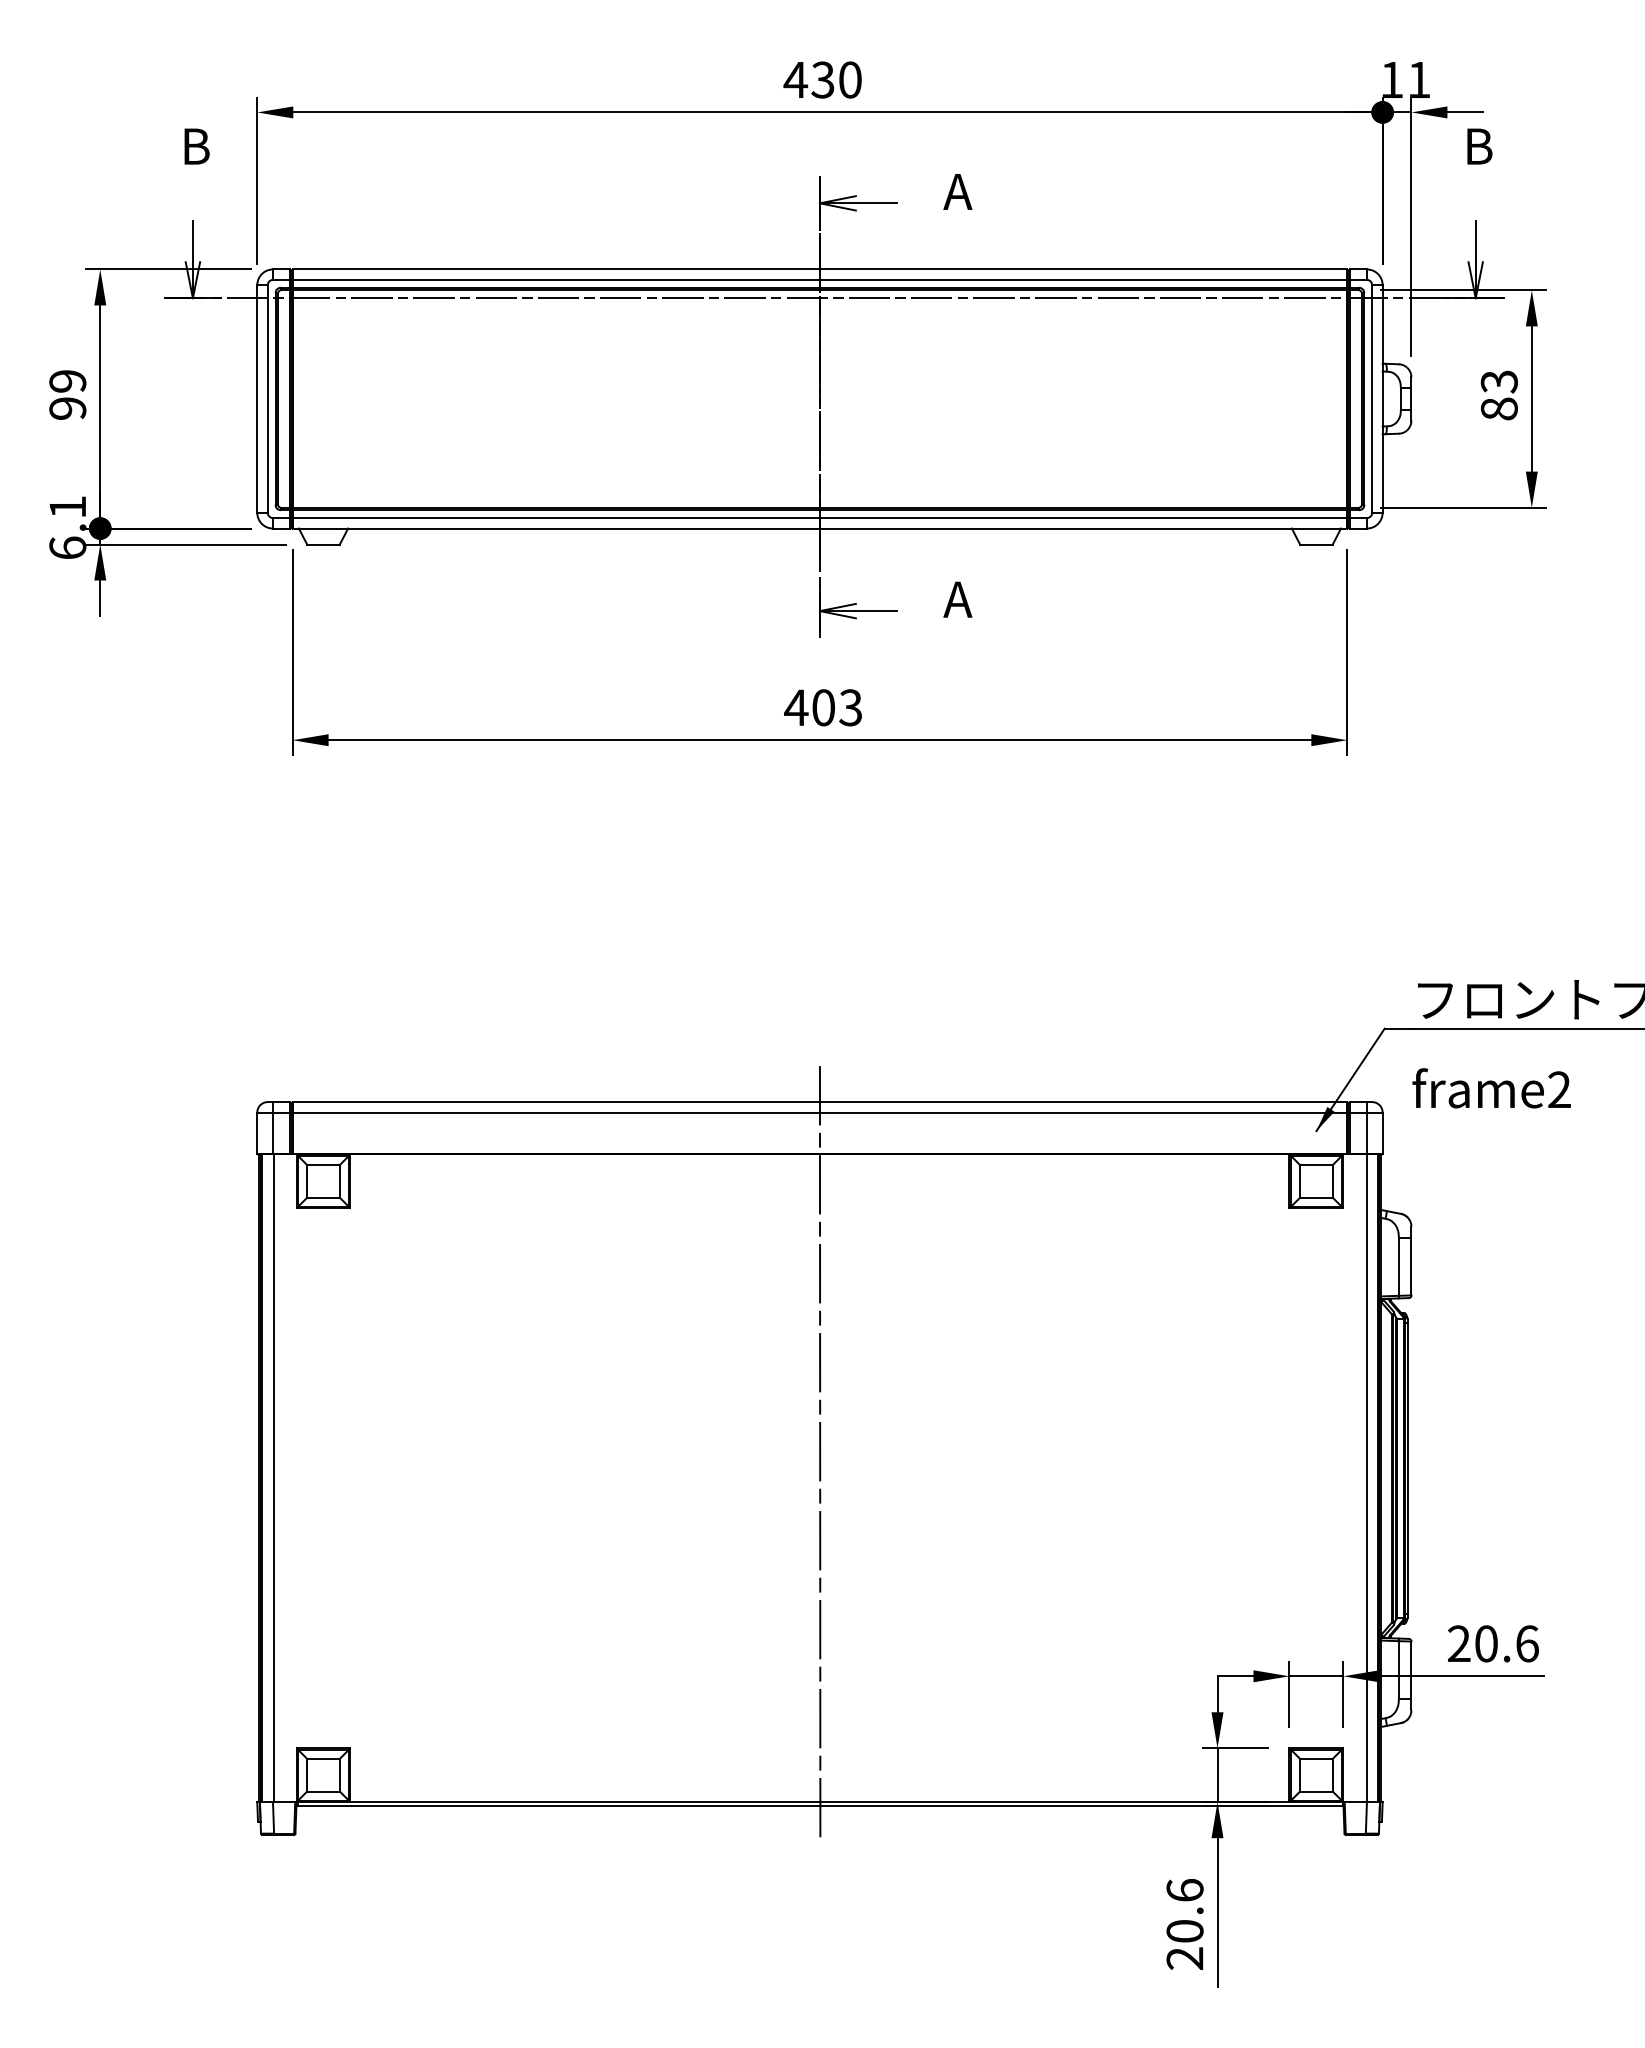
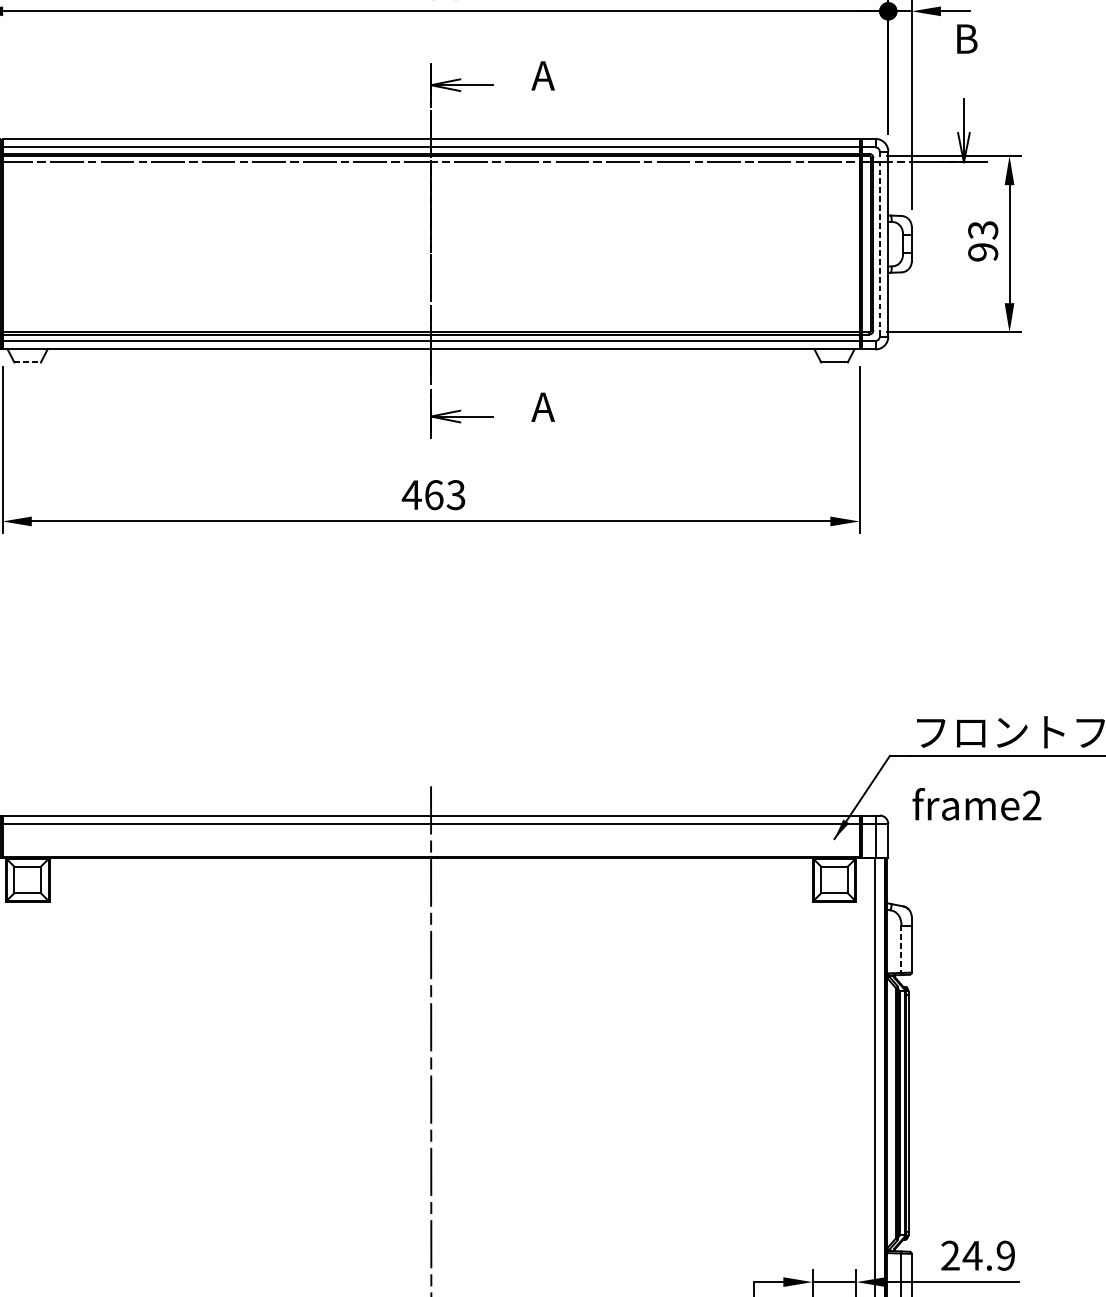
line: (1372, 399) -> (880, 244), solid -> dashed
text: (1498, 408) -> (982, 251), 83 -> 93
line: (324, 544) -> (28, 362), solid -> dashed
text: (823, 707) -> (433, 494), 403 -> 463
line: (1398, 1267) -> (901, 949), solid -> dashed
text: (1506, 1643) -> (988, 1255), 20.6 -> 24.9

